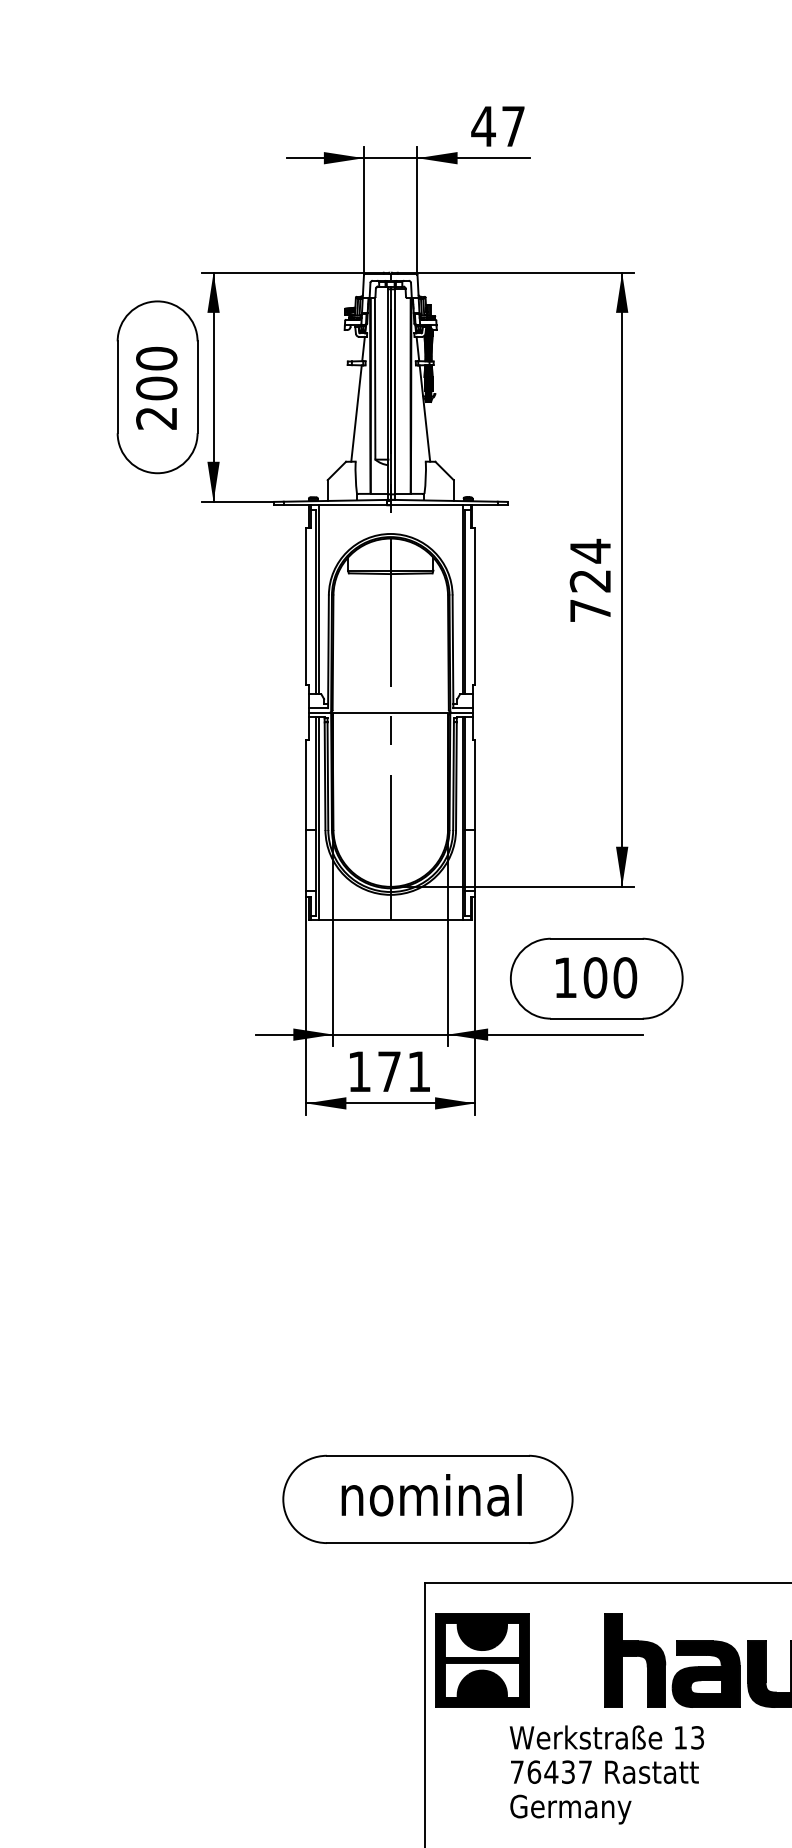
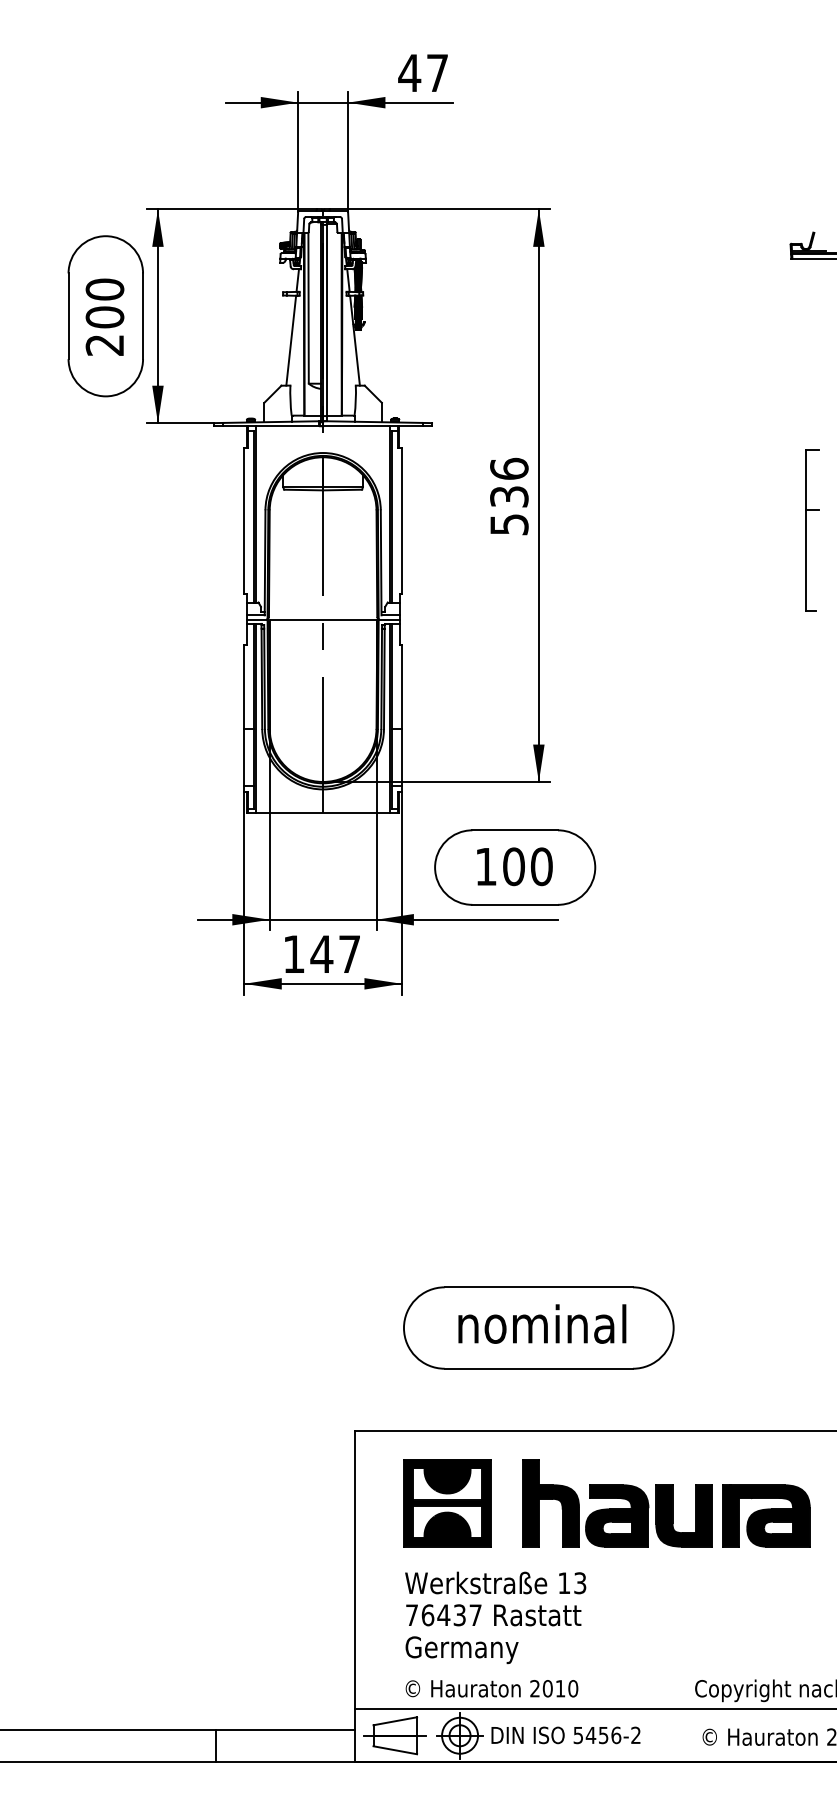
text: (590, 580) -> (509, 496), 724 -> 536
text: (402, 1070) -> (334, 953), 171 -> 147
part: (427, 1498) -> (538, 1327), moved
part: (482, 1660) -> (447, 1503), moved
text: (606, 1774) -> (495, 1617), moved

